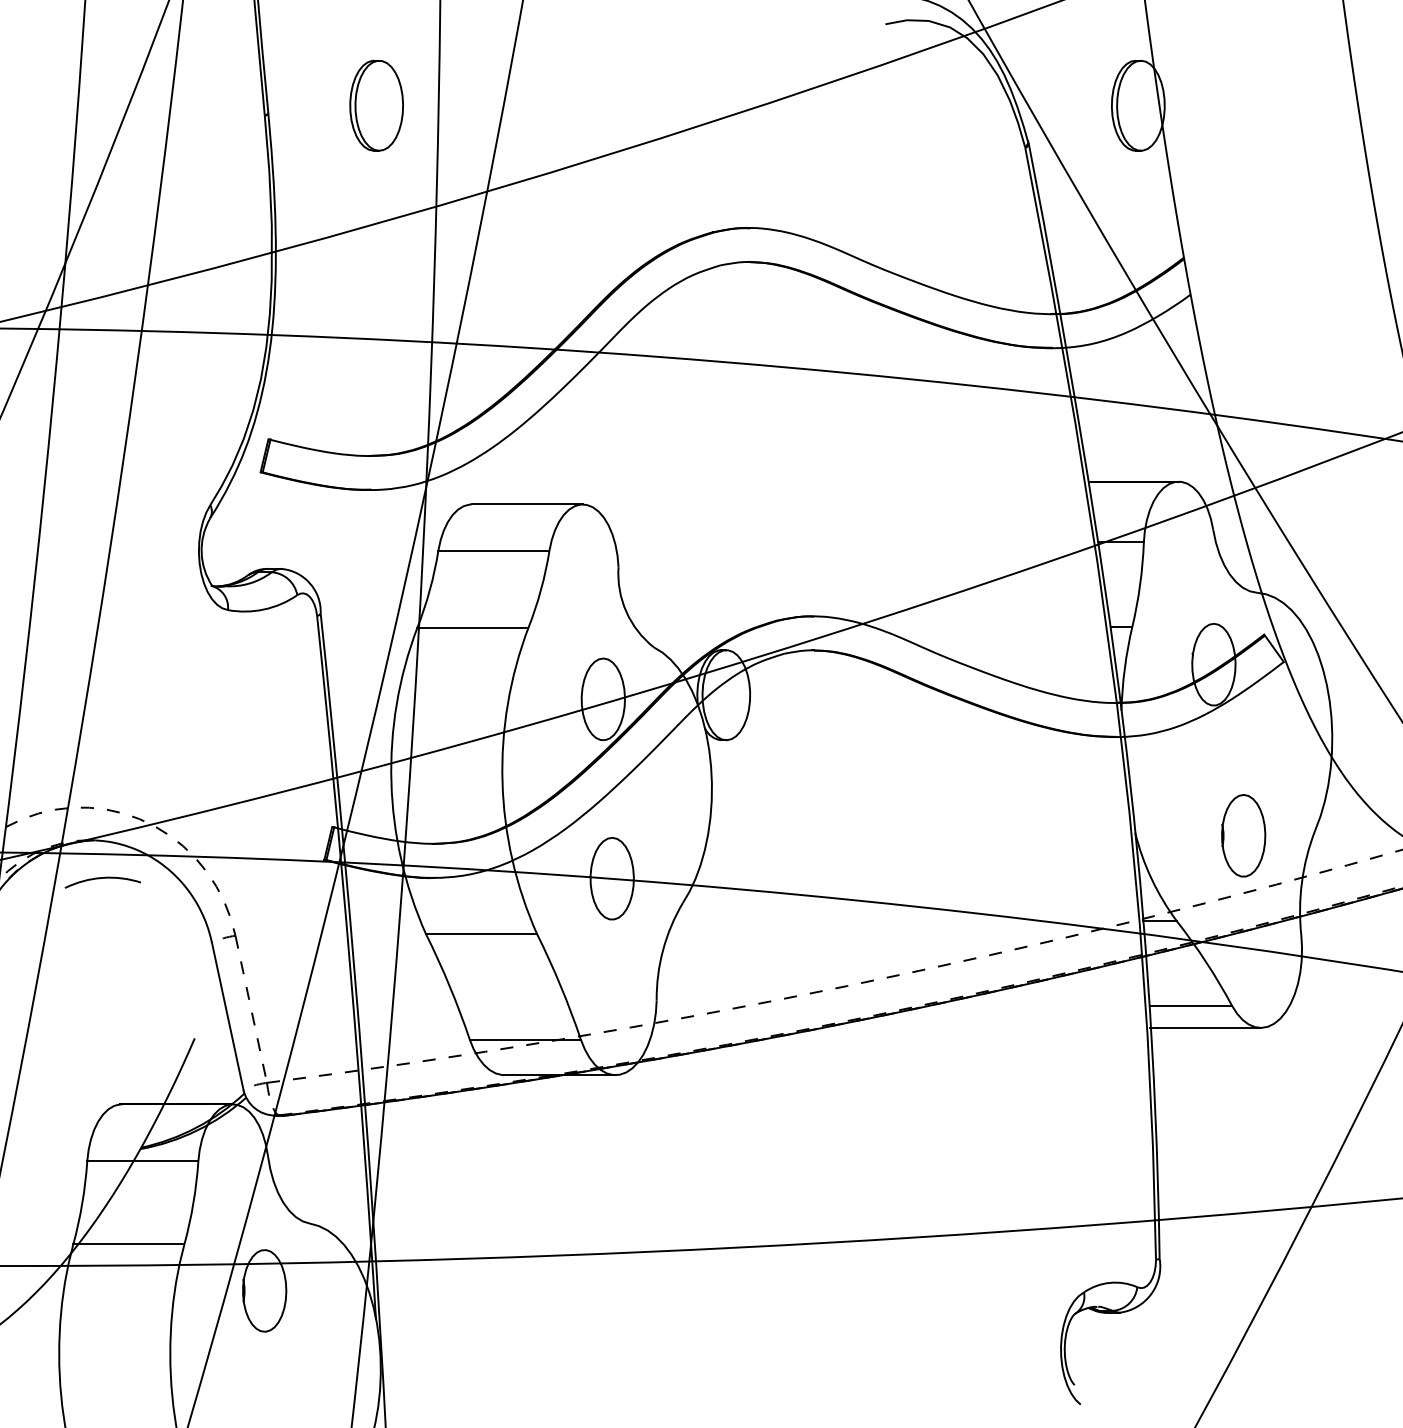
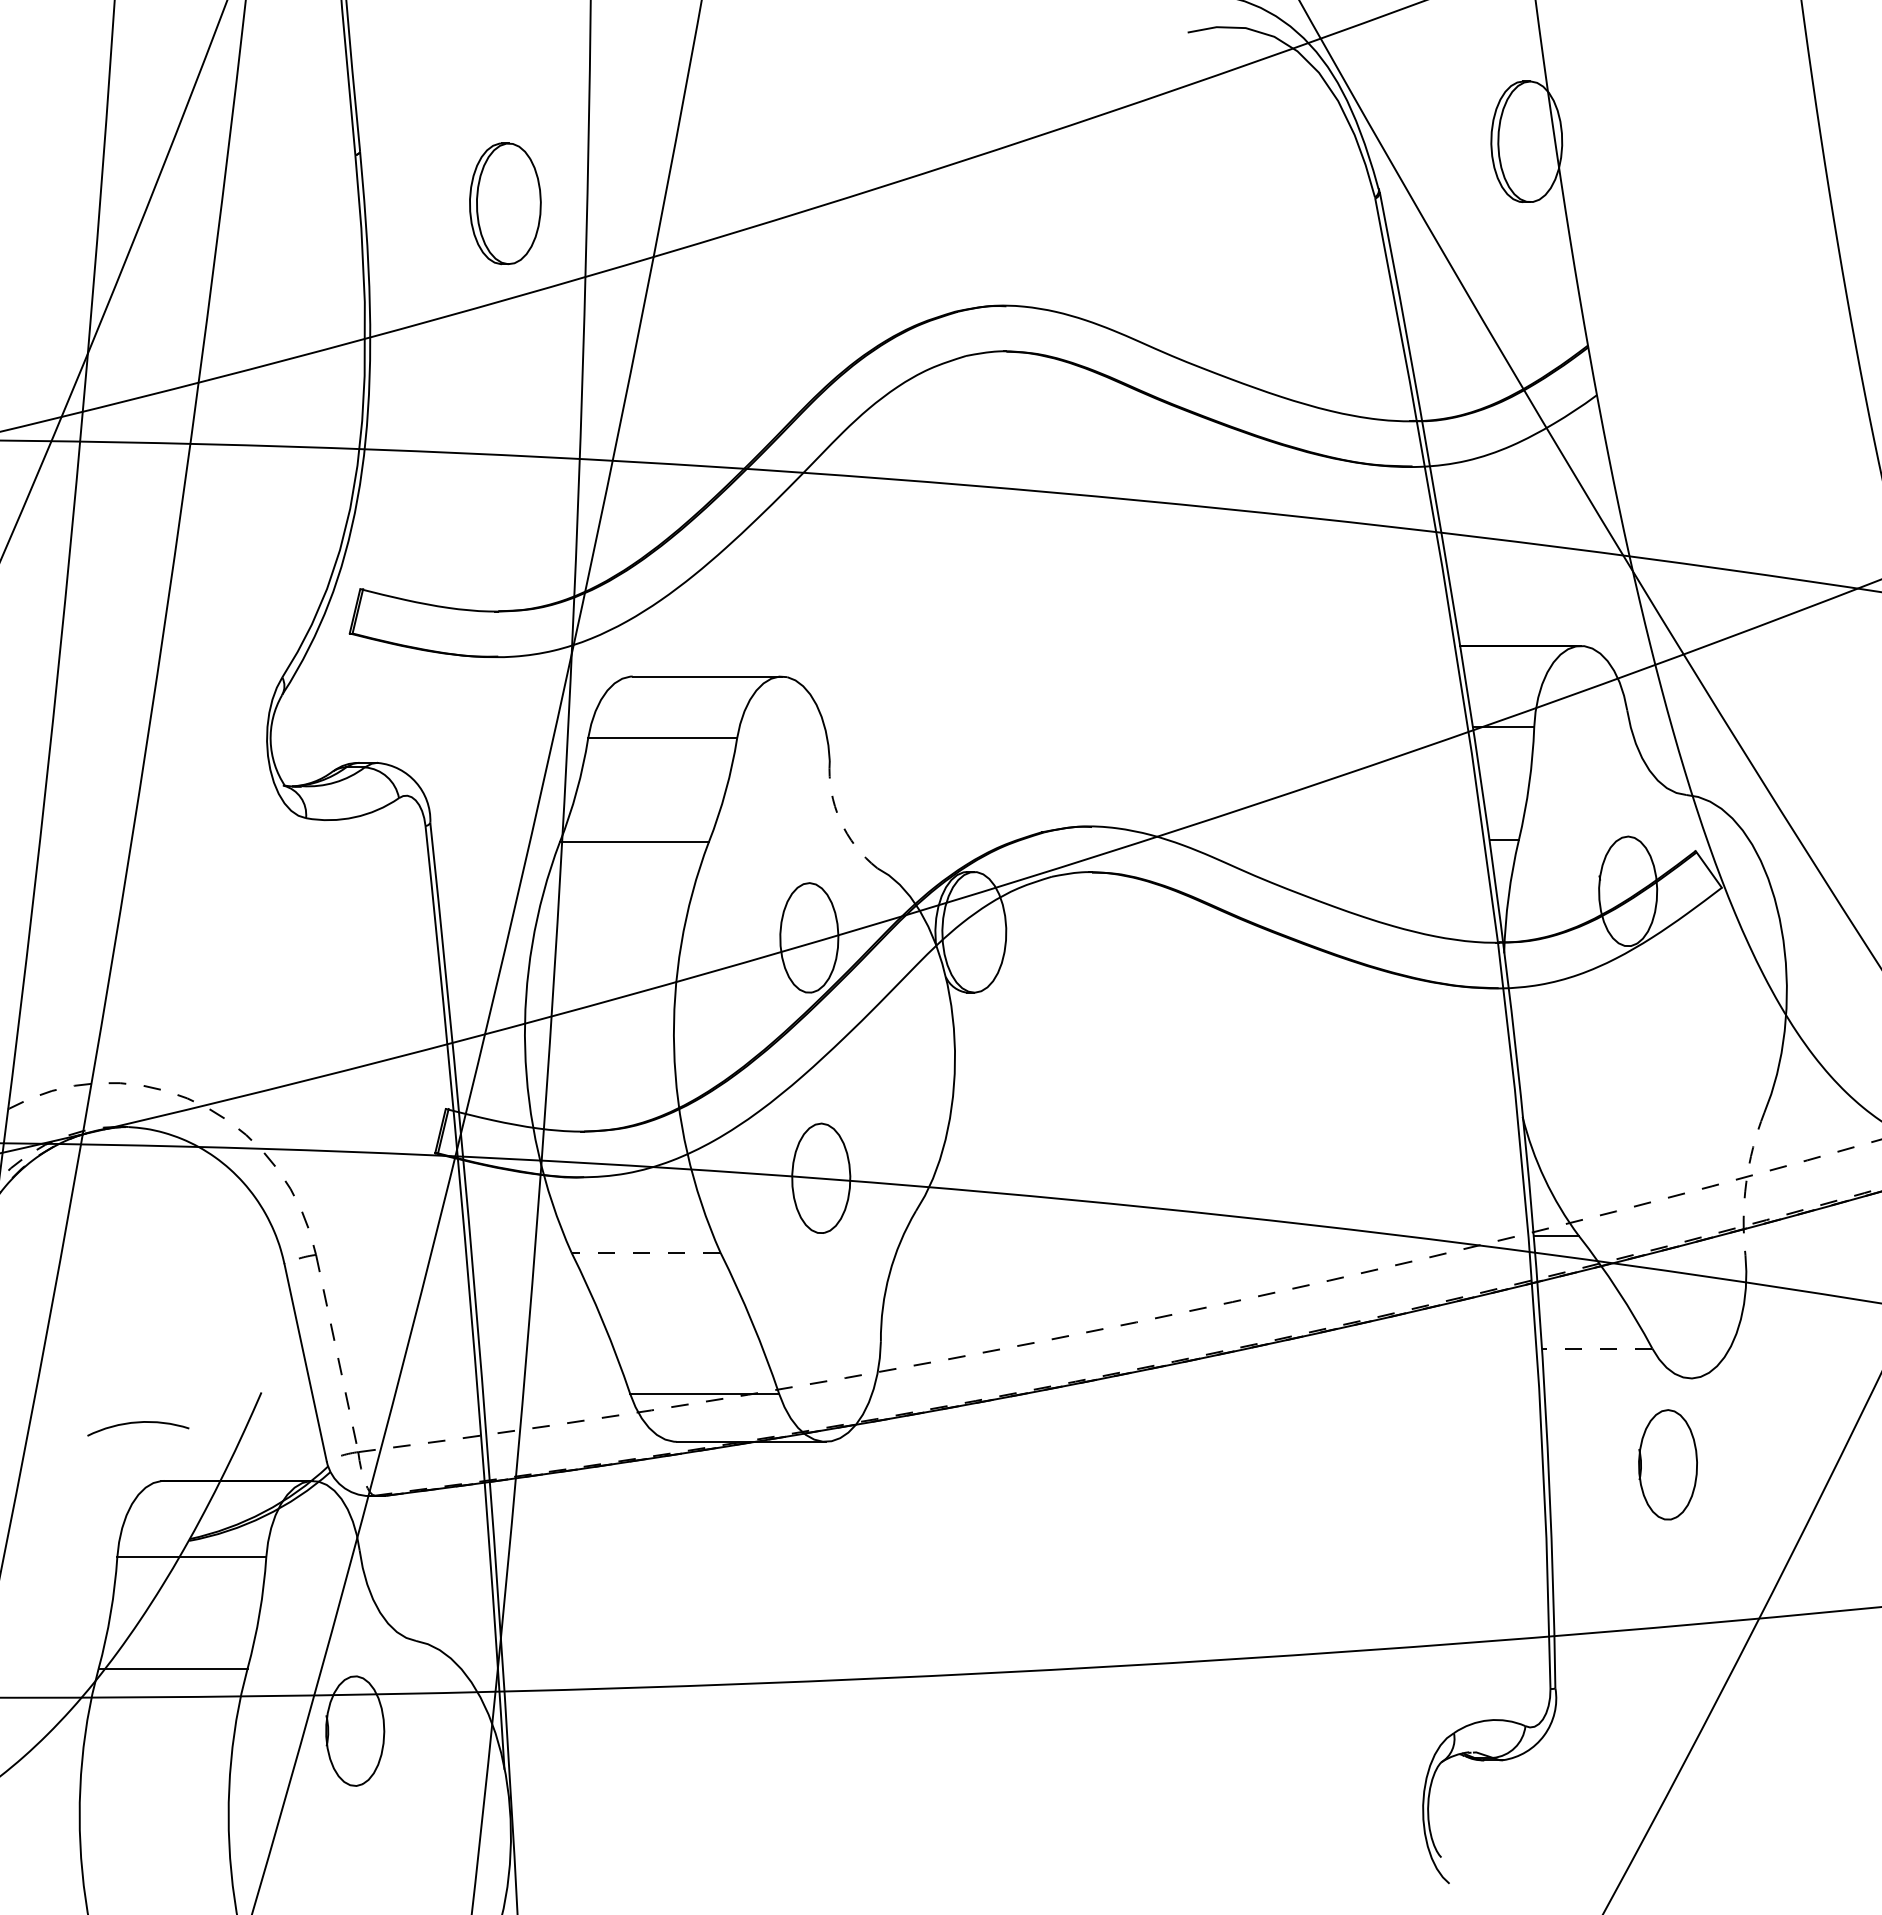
part: (376, 105) -> (505, 203), moved
arc: (626, 611) -> (840, 820), solid -> dashed
part: (1243, 835) -> (1667, 1464), moved
arc: (103, 878) -> (138, 1423), moved
arc: (1302, 881) -> (1746, 1182), solid -> dashed
line: (481, 933) -> (645, 1252), solid -> dashed
line: (1190, 1005) -> (1596, 1348), solid -> dashed
line: (1205, 1027) -> (1616, 1378), removed

